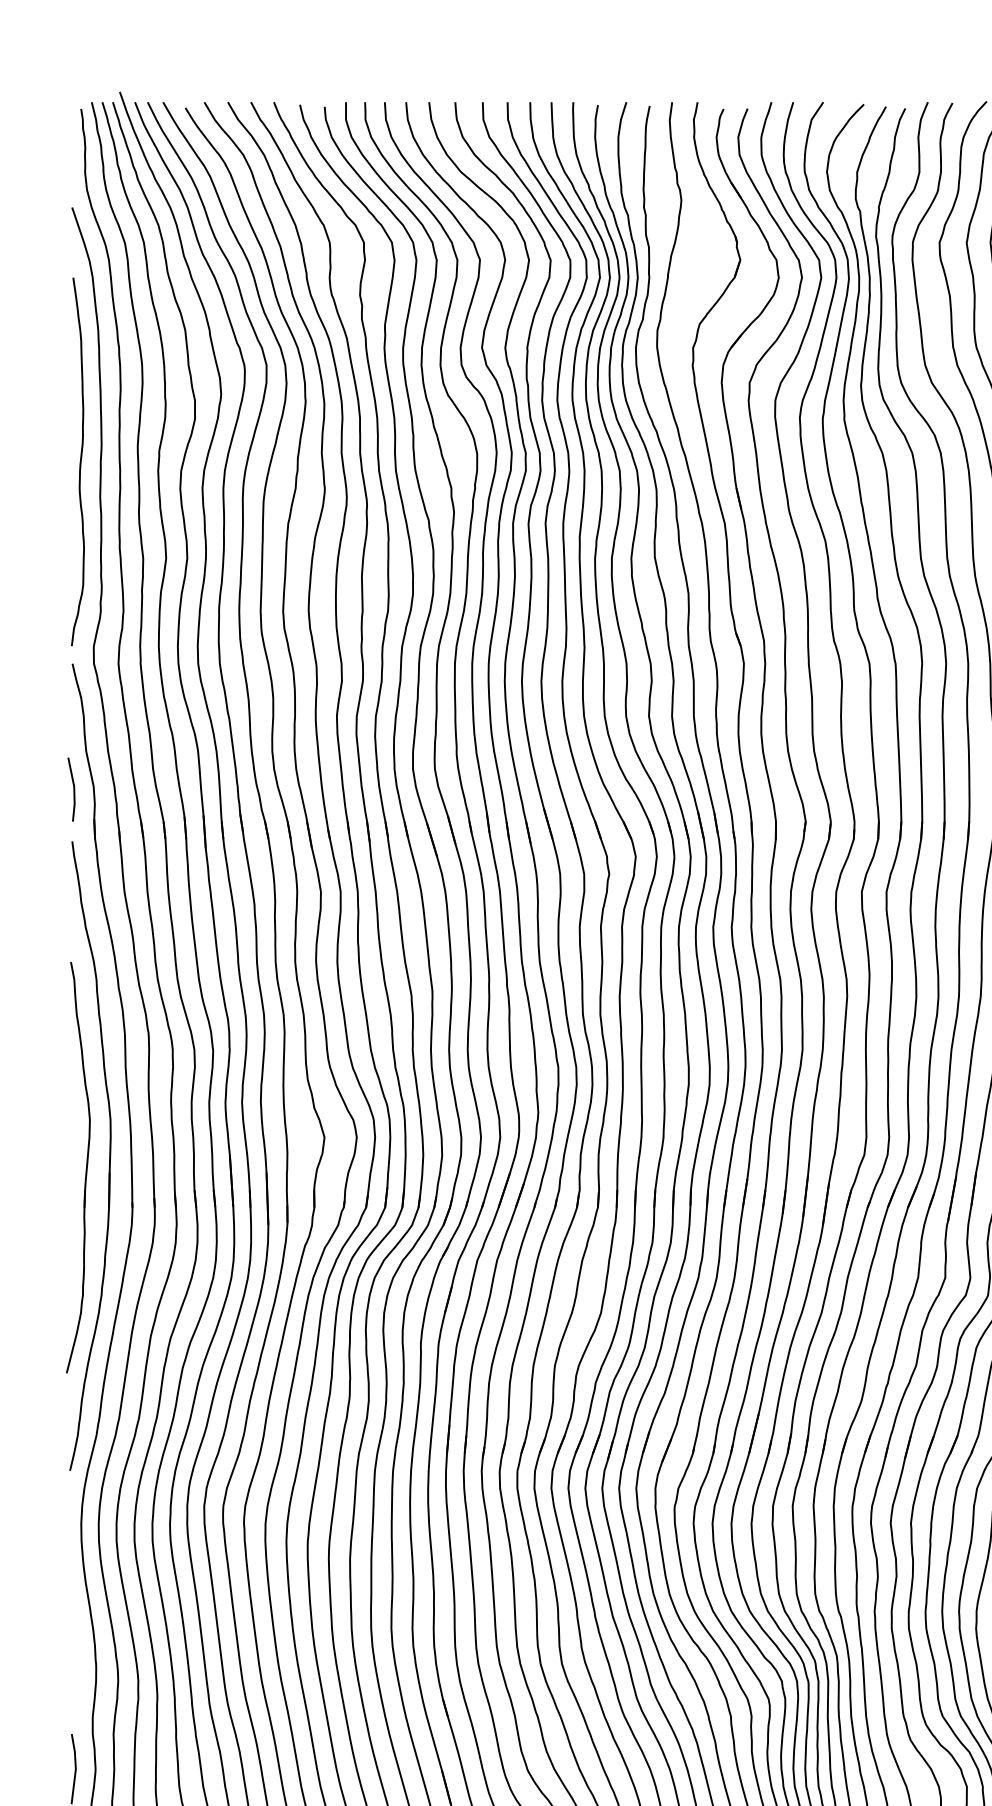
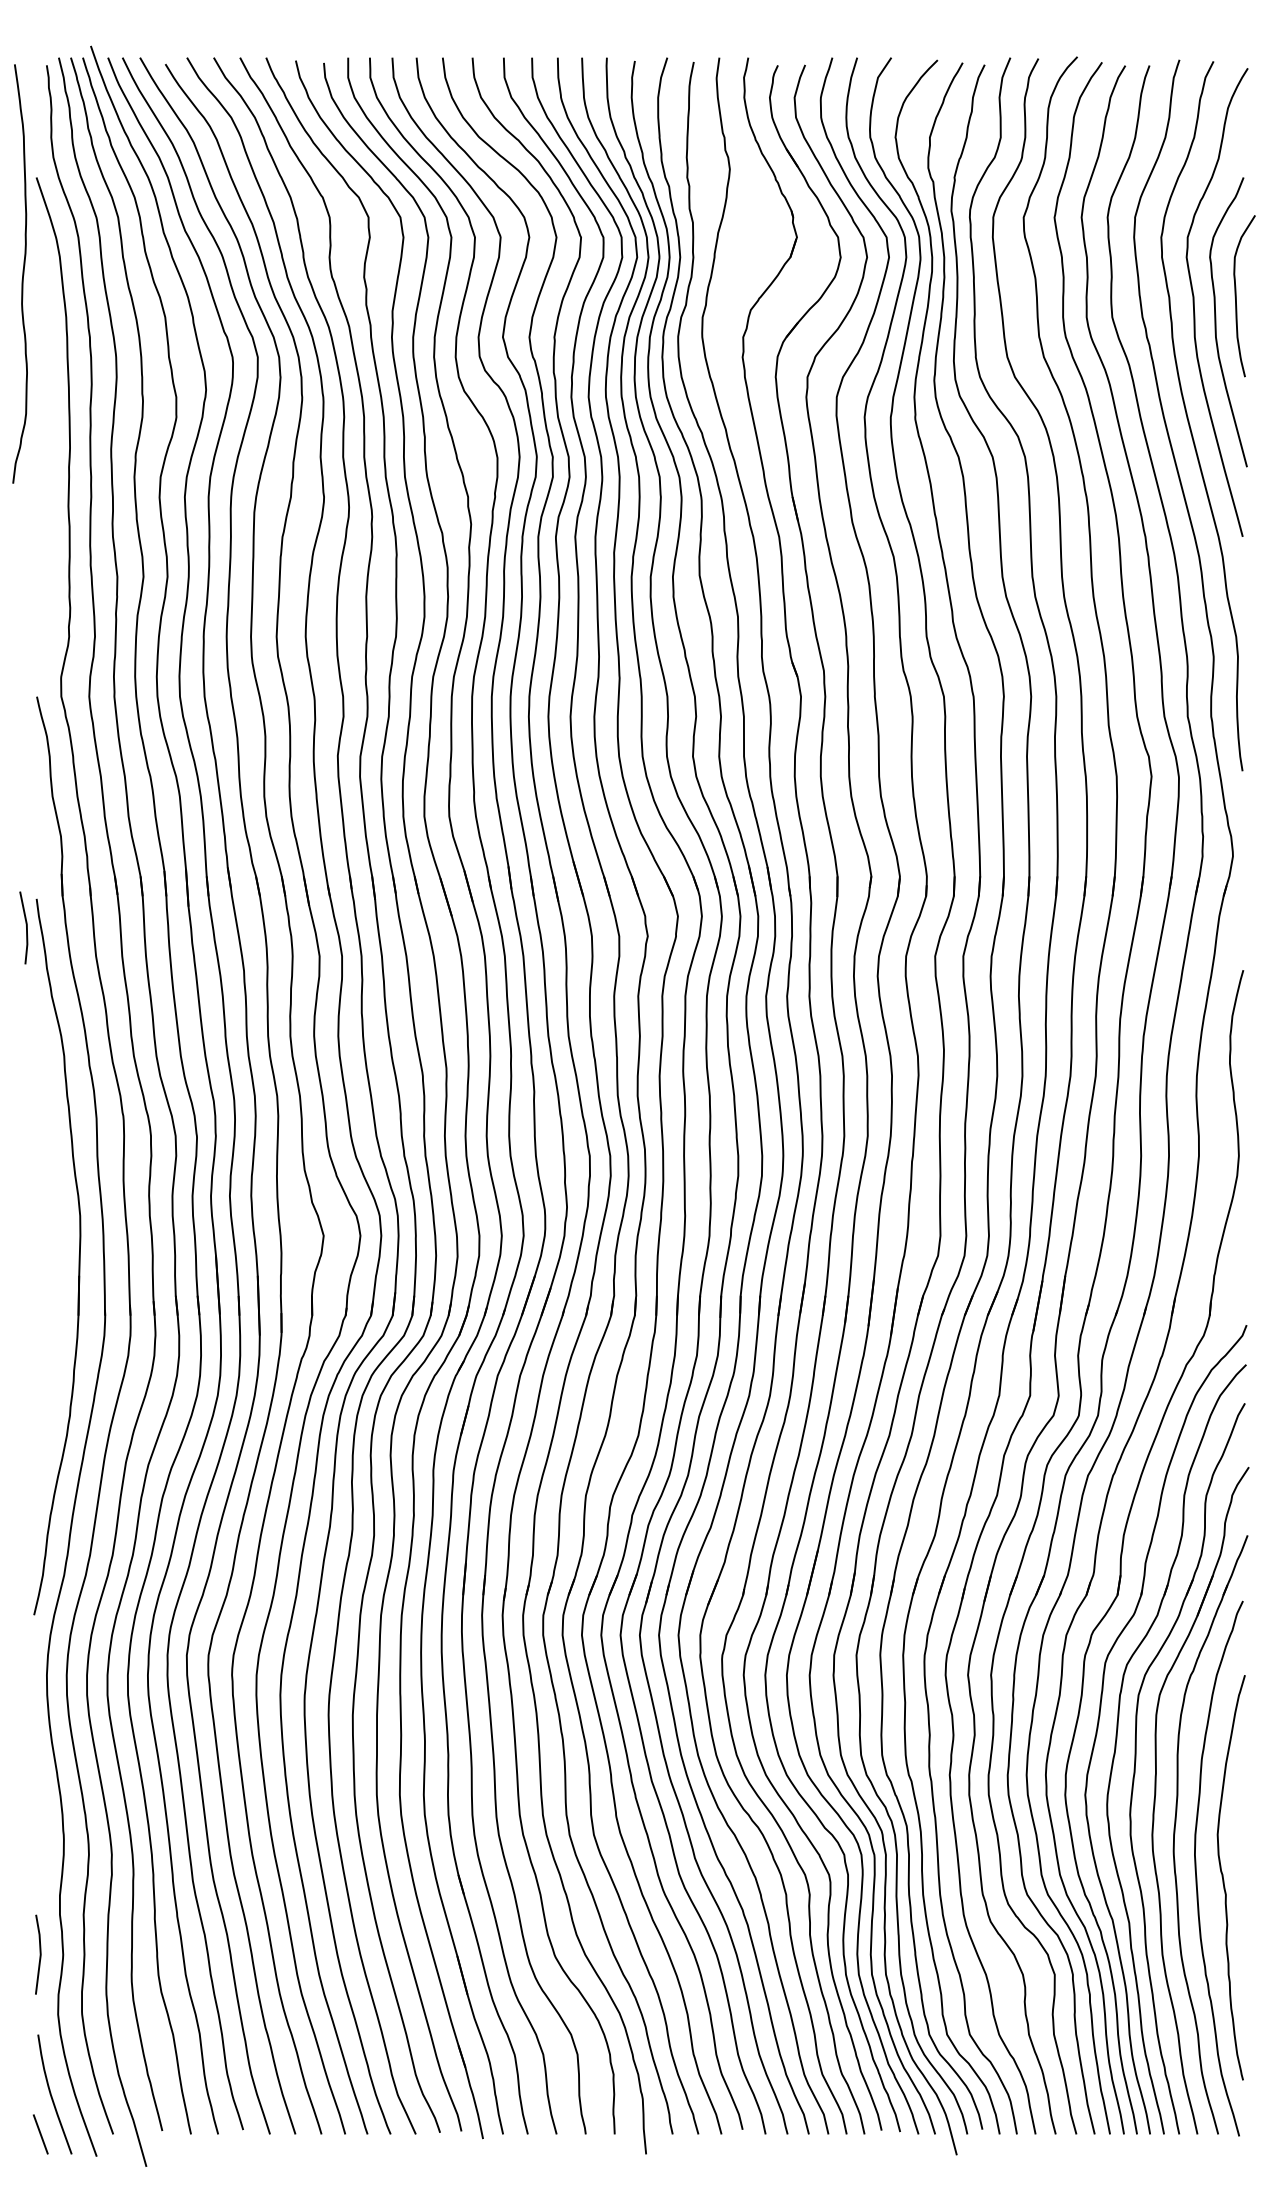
curve: (80, 461) -> (22, 273), moved
line: (73, 789) -> (26, 927), moved
part: (86, 1167) -> (52, 1270), removed

